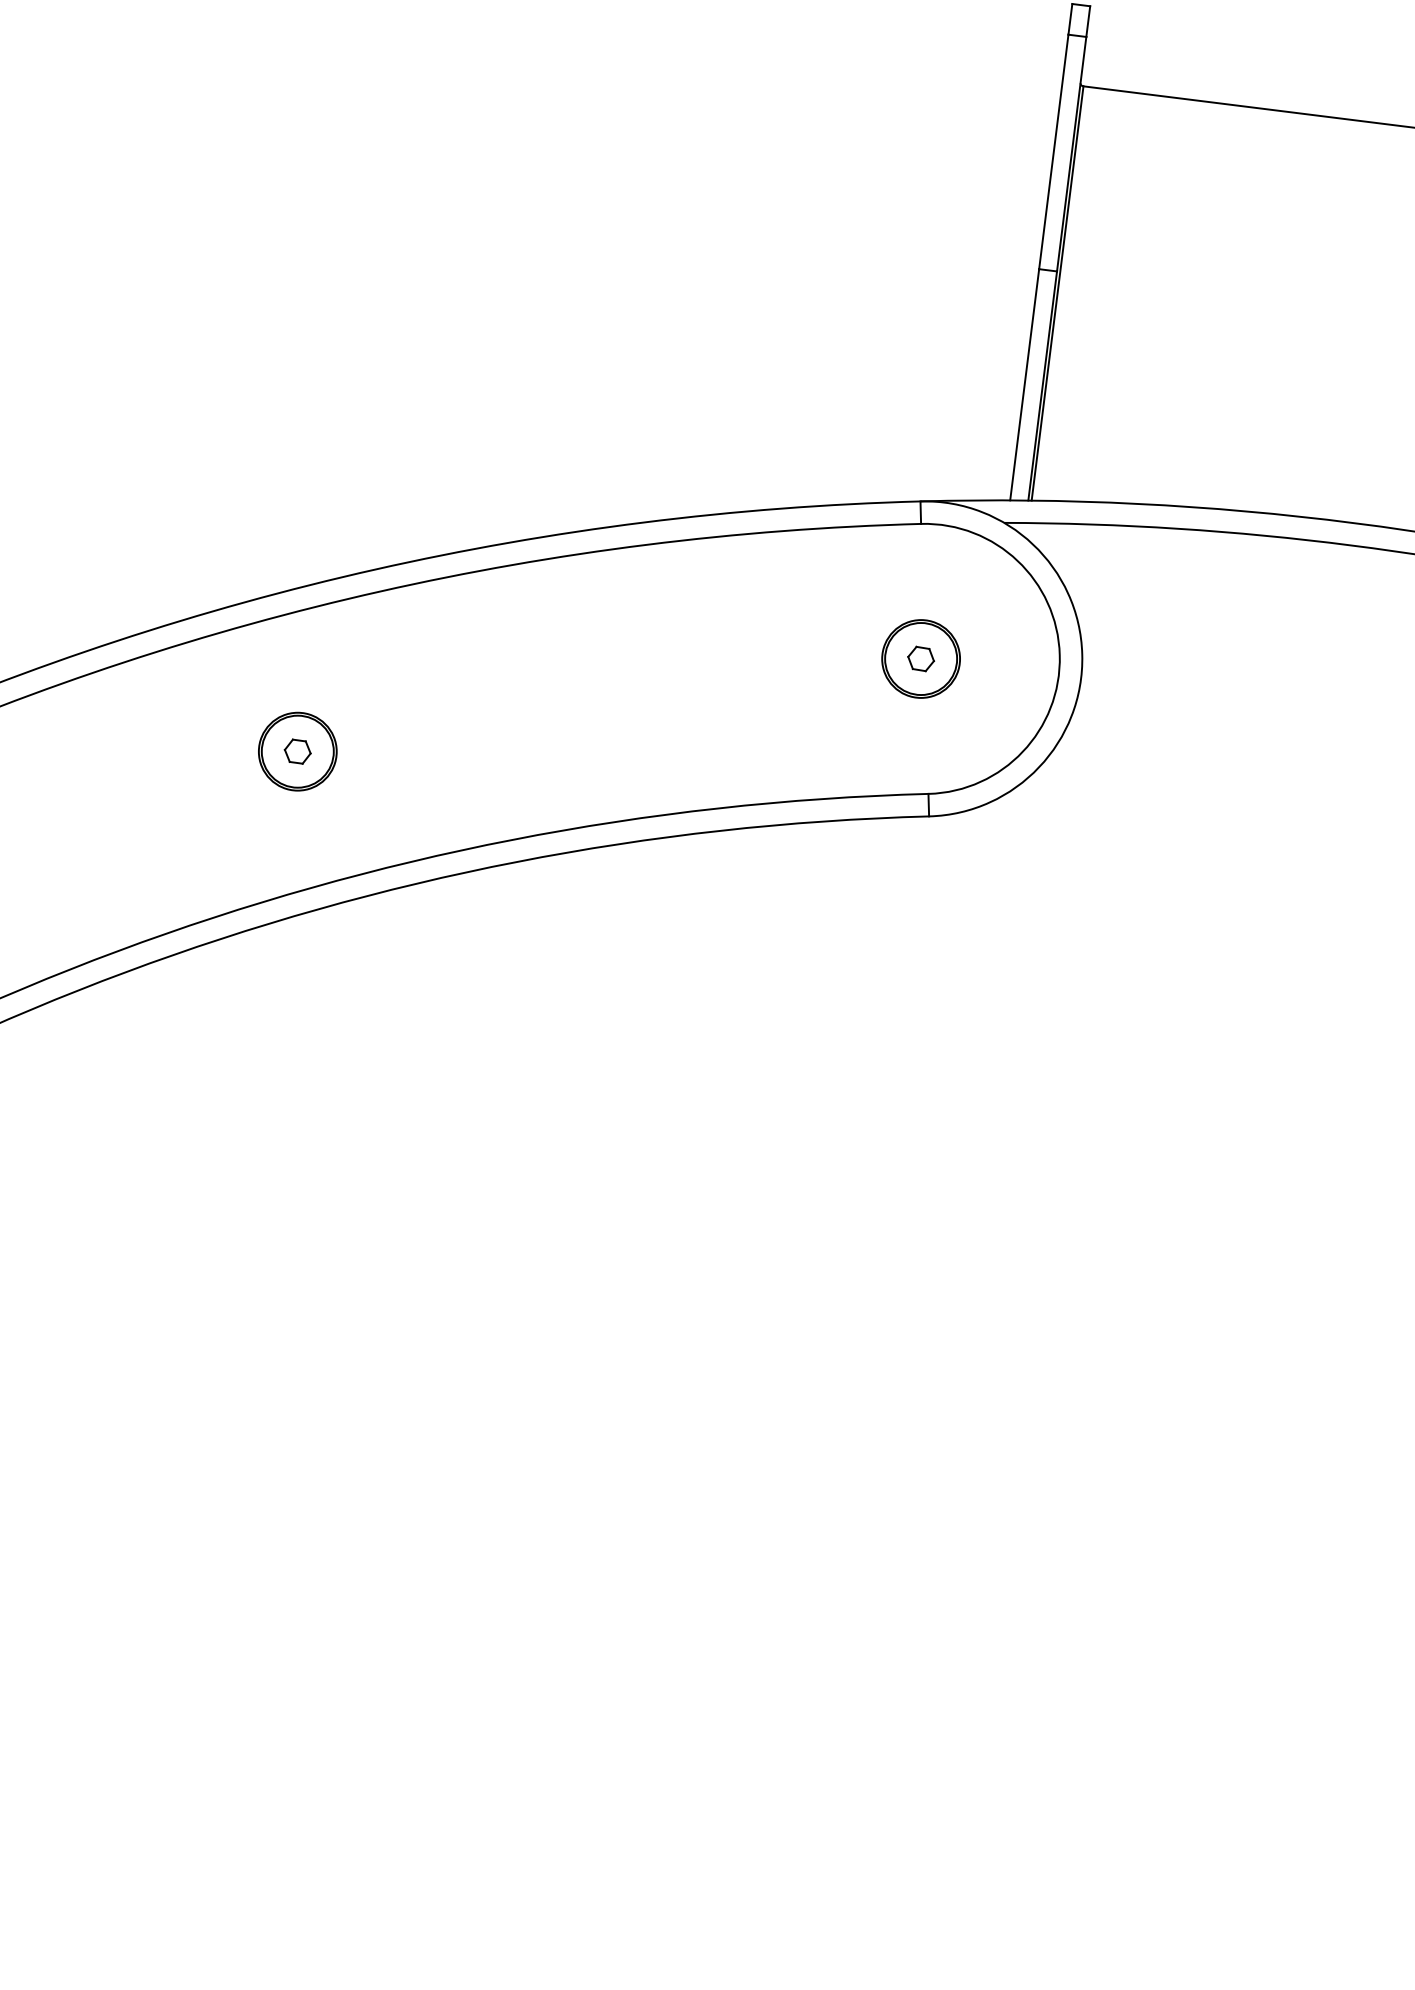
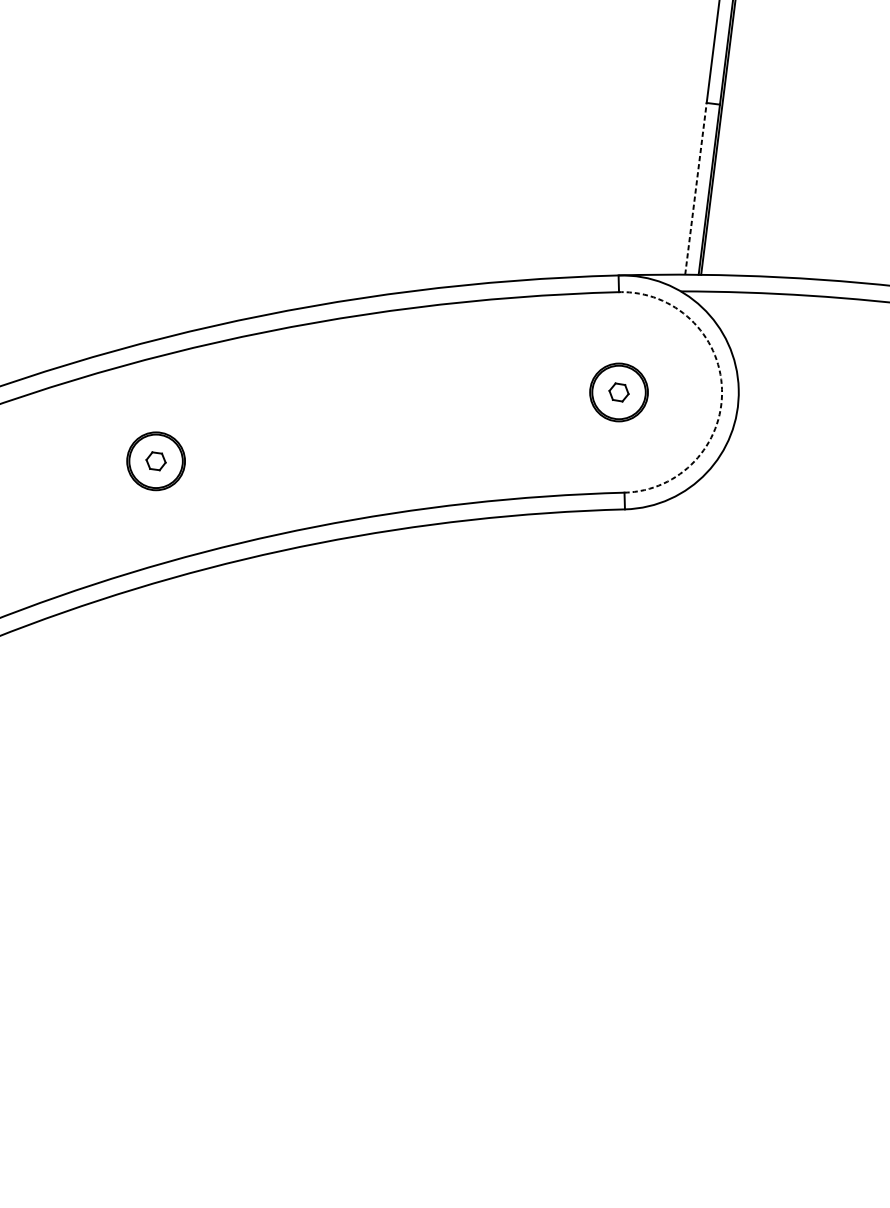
line: (1024, 384) -> (695, 188), solid -> dashed
arc: (1059, 655) -> (721, 389), solid -> dashed

